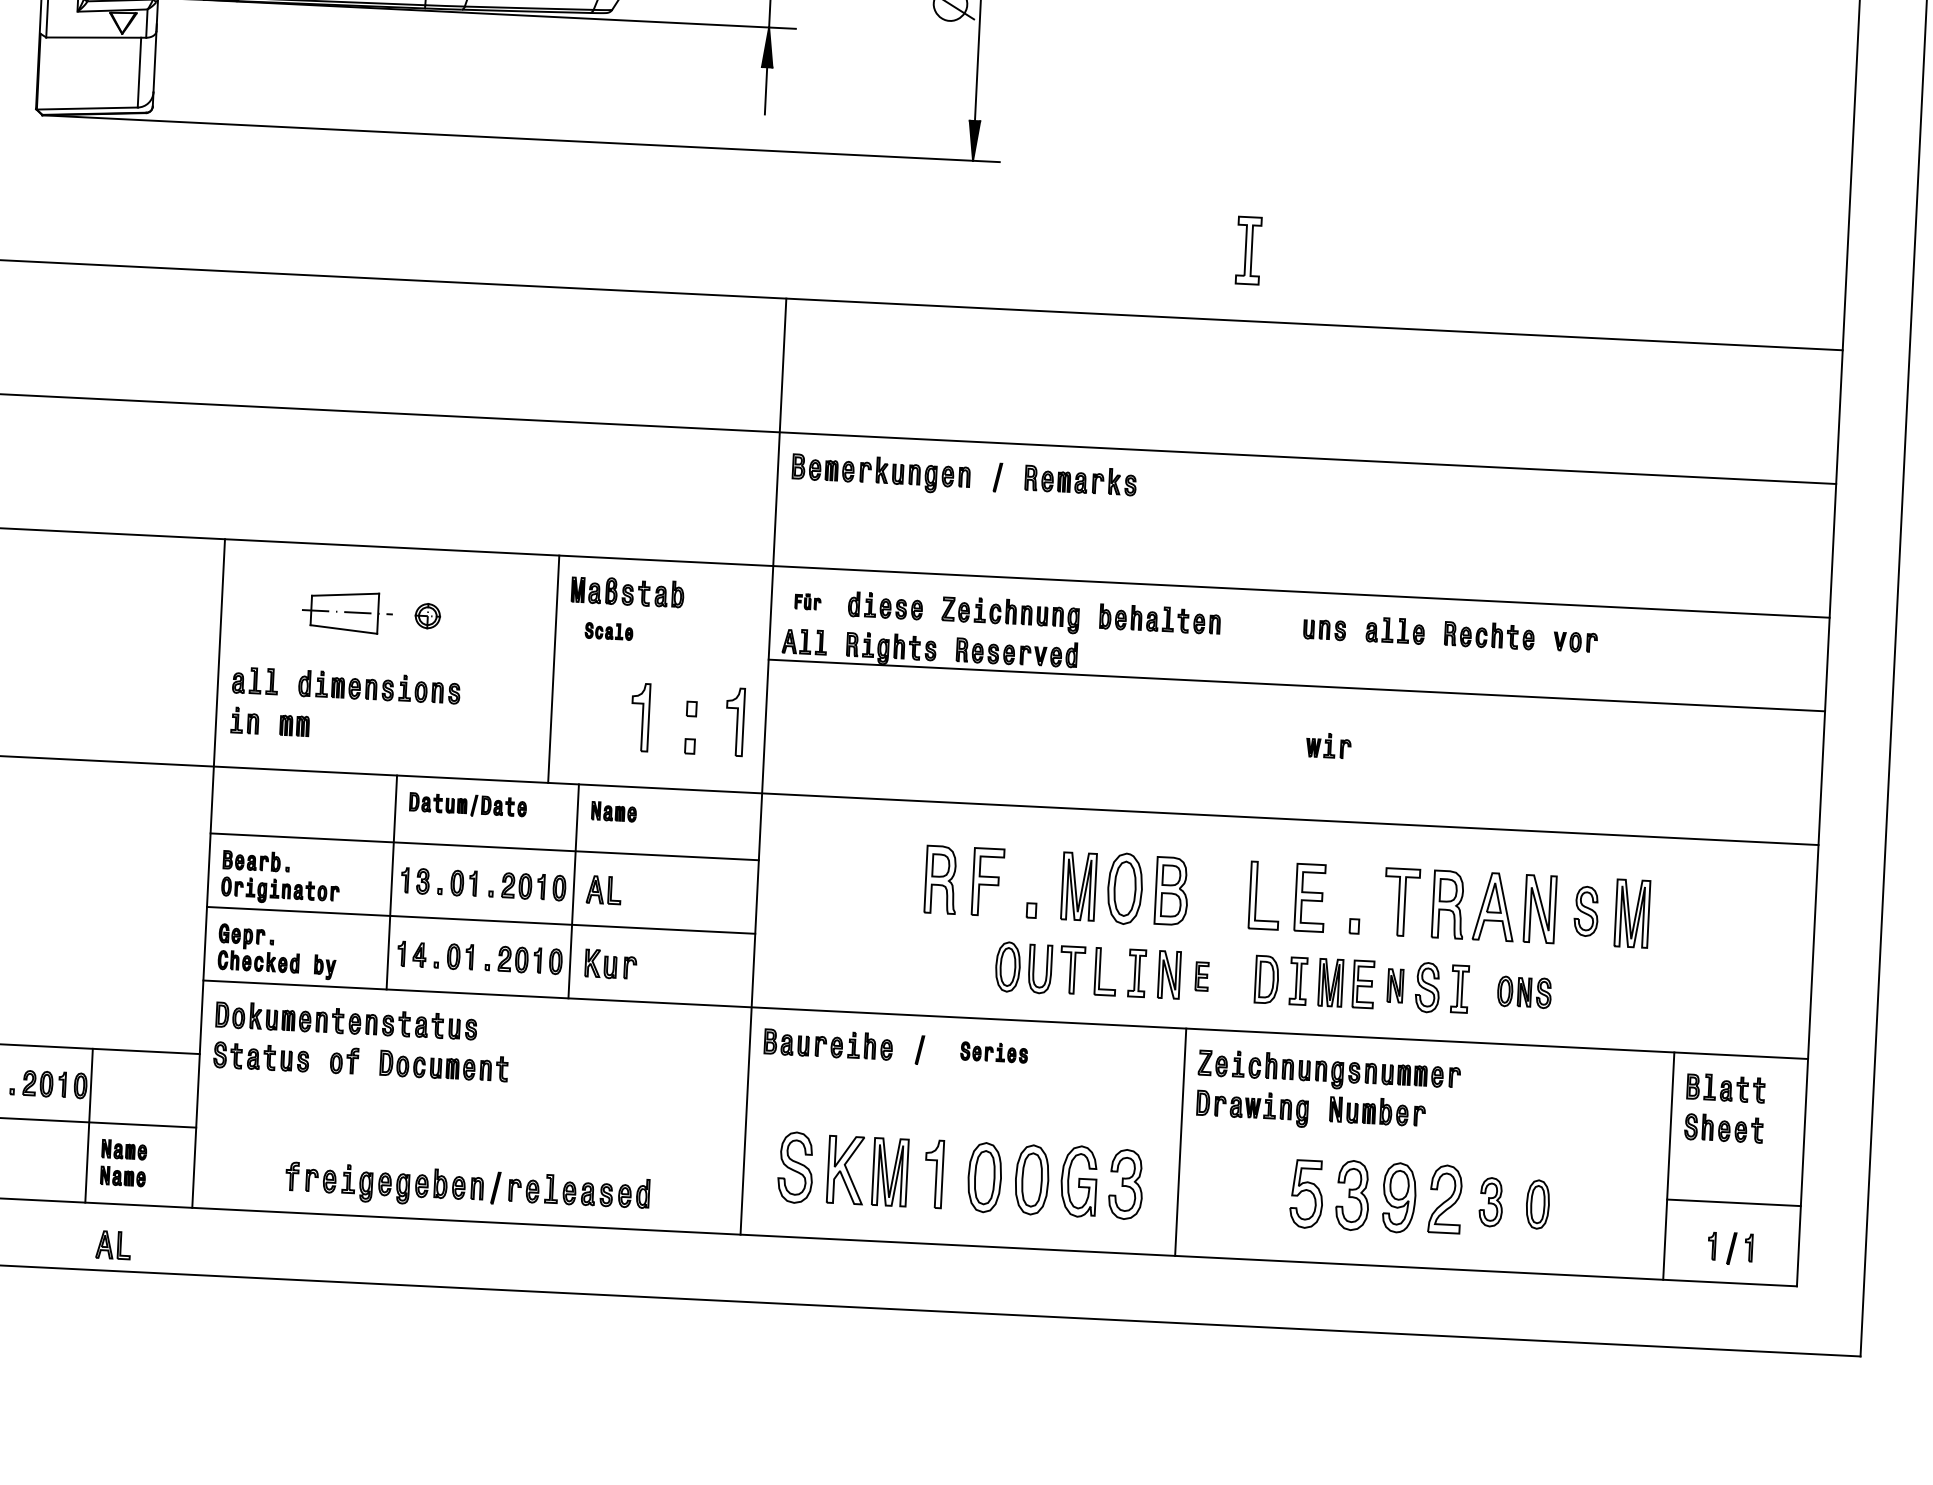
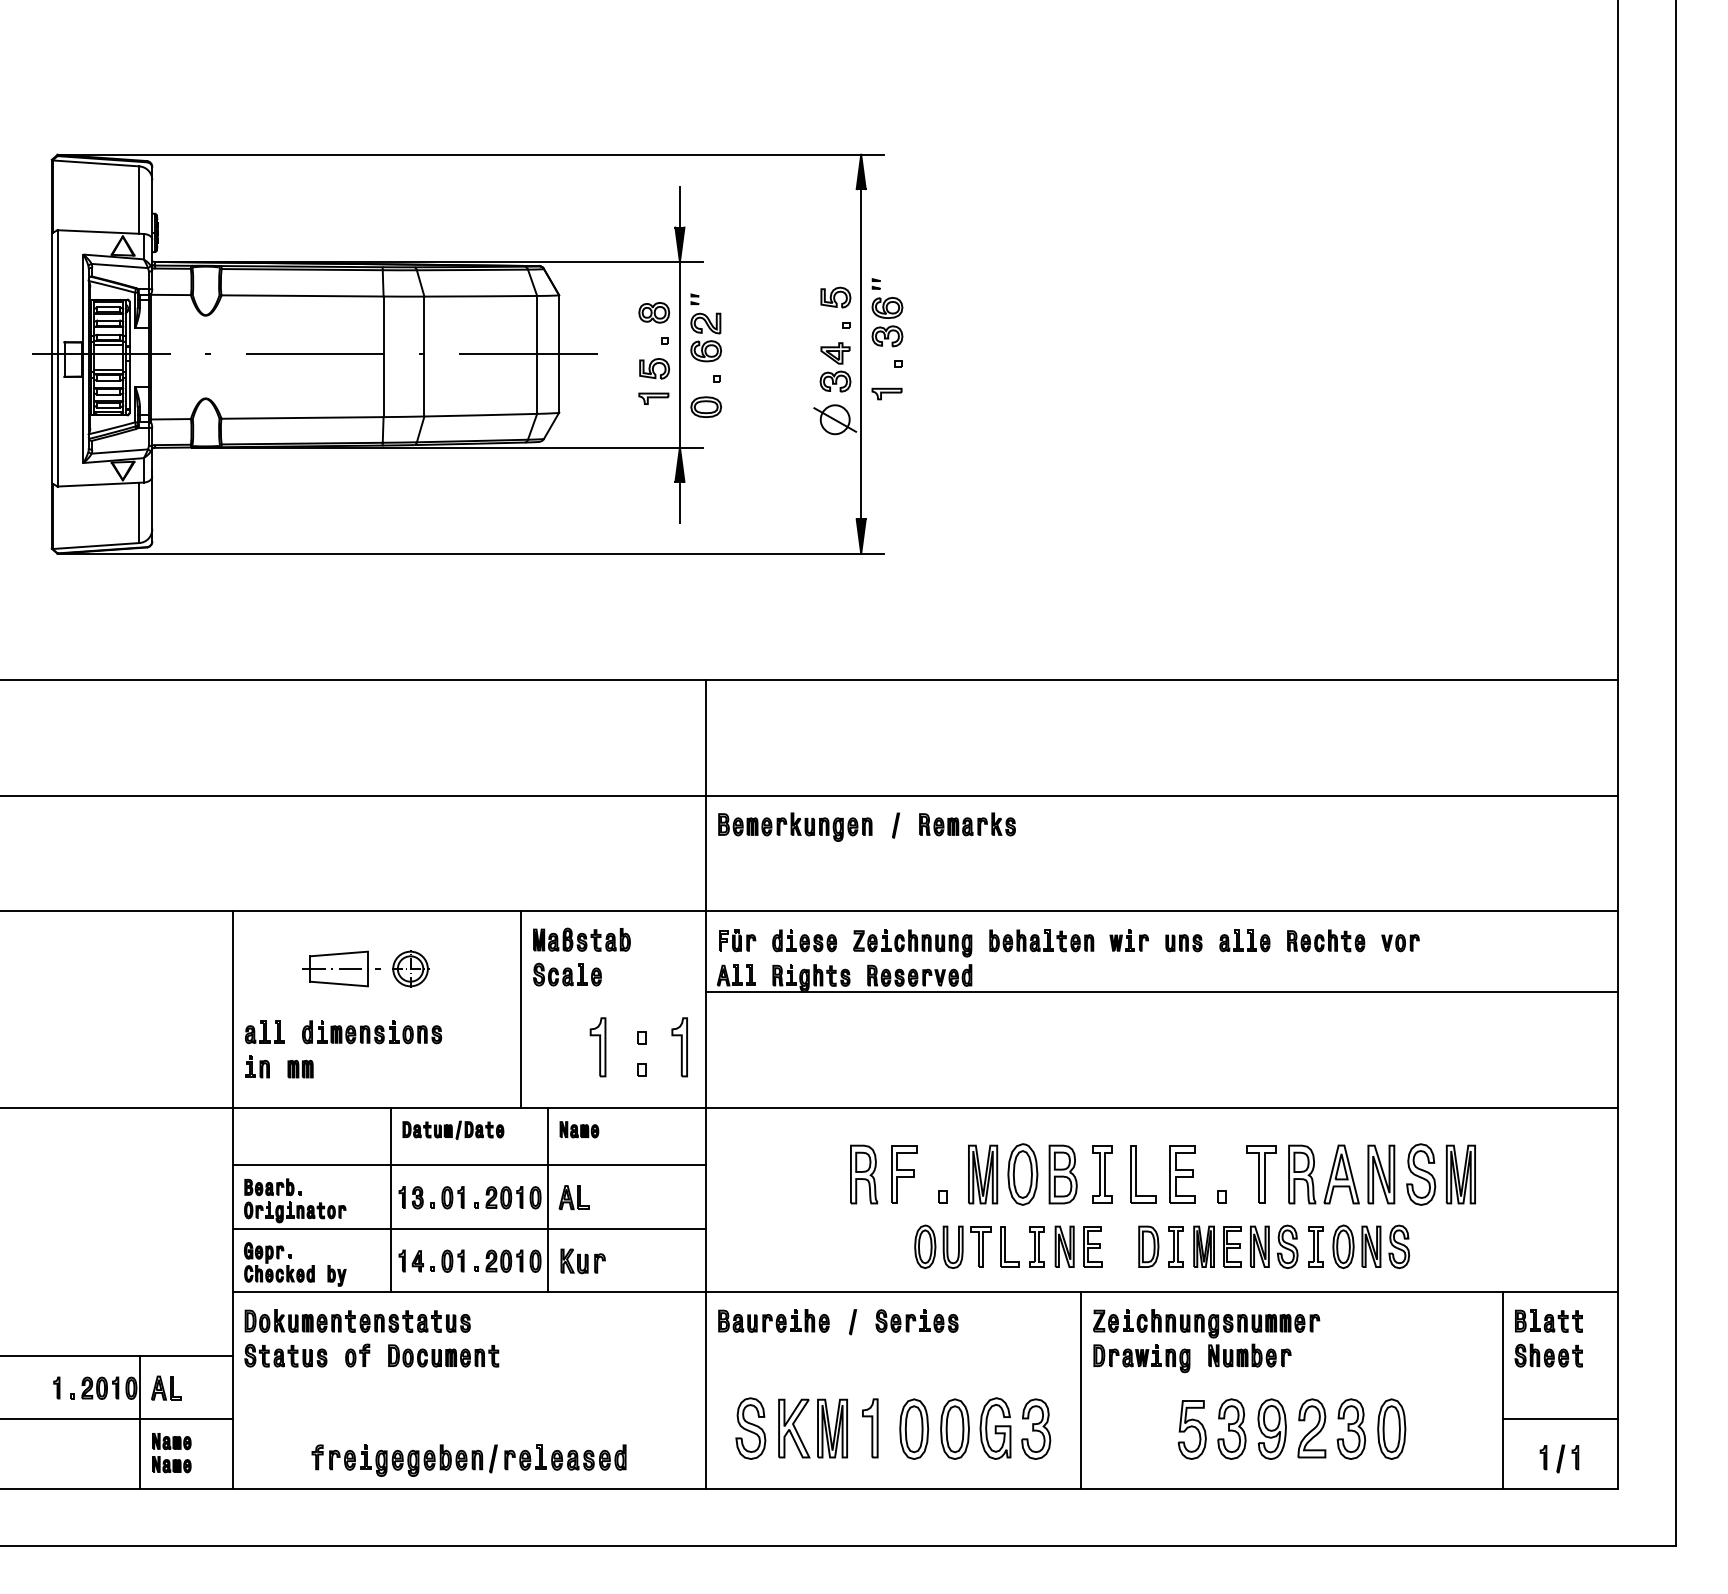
part: (1248, 250) -> (1102, 1174), moved
part: (807, 601) -> (737, 940), size x1.67
part: (427, 615) -> (410, 968), size x1.67
part: (609, 631) -> (567, 974), size x1.67
part: (1327, 745) -> (1128, 940), moved
part: (1586, 911) -> (1421, 1174), size x1.43
part: (1201, 976) -> (1092, 1246), size x1.67
part: (1395, 985) -> (1259, 1246), size x1.43
part: (1524, 991) -> (1371, 1246), size x1.67
part: (993, 1051) -> (916, 1320), size x1.43
part: (1491, 1201) -> (1351, 1428), size x1.43
part: (1537, 1203) -> (1391, 1428), size x1.43
part: (113, 1244) -> (166, 1387), moved

